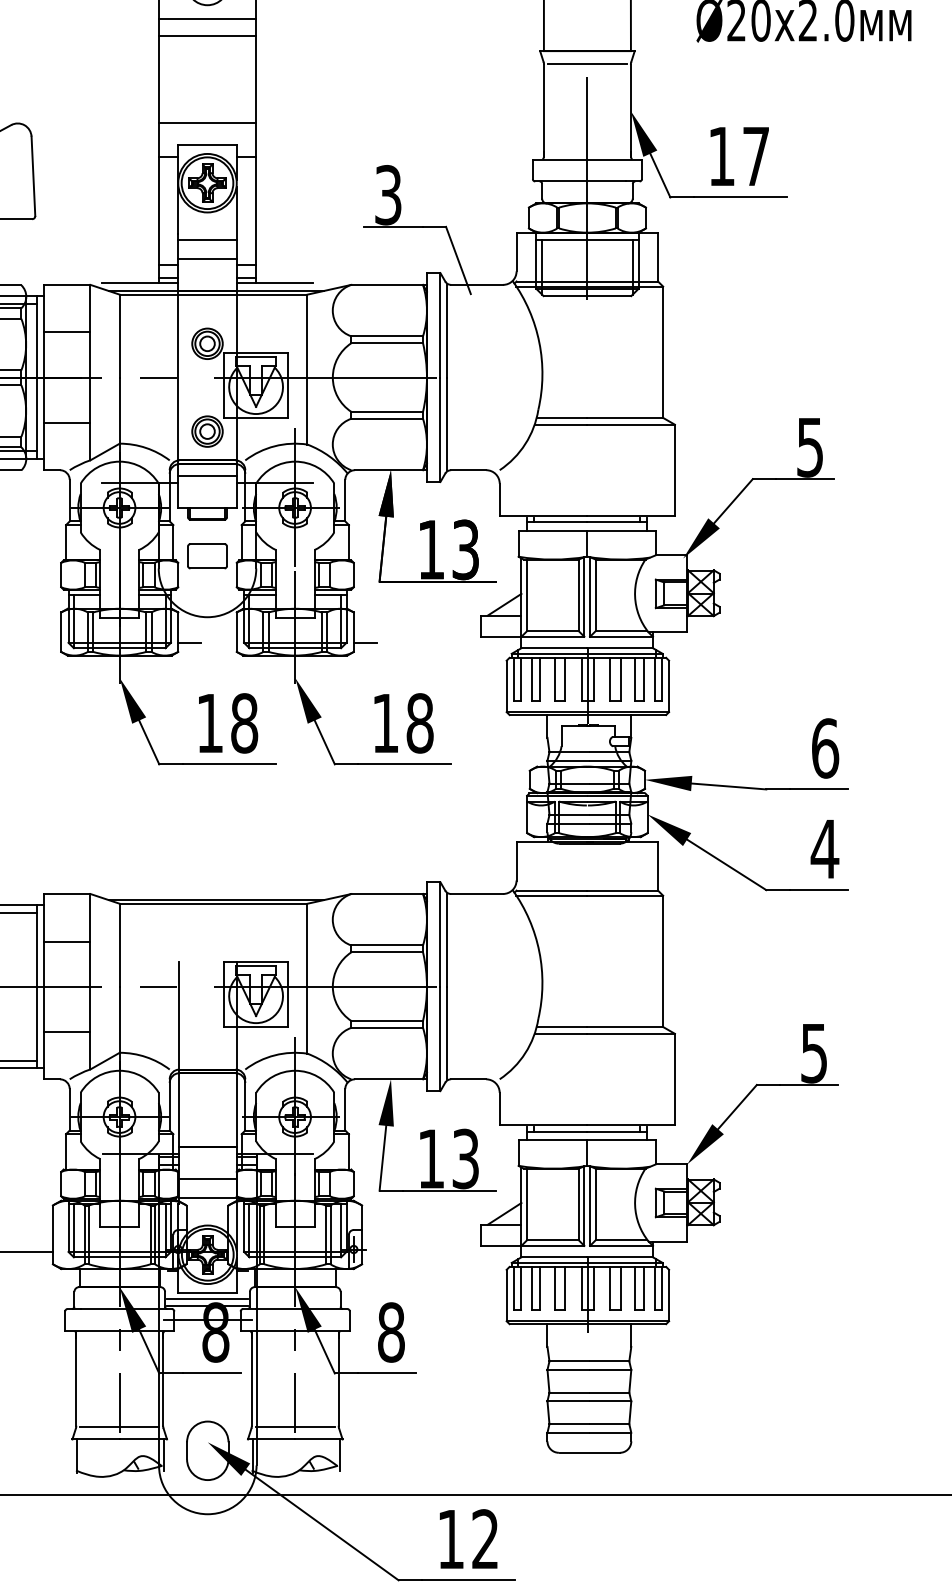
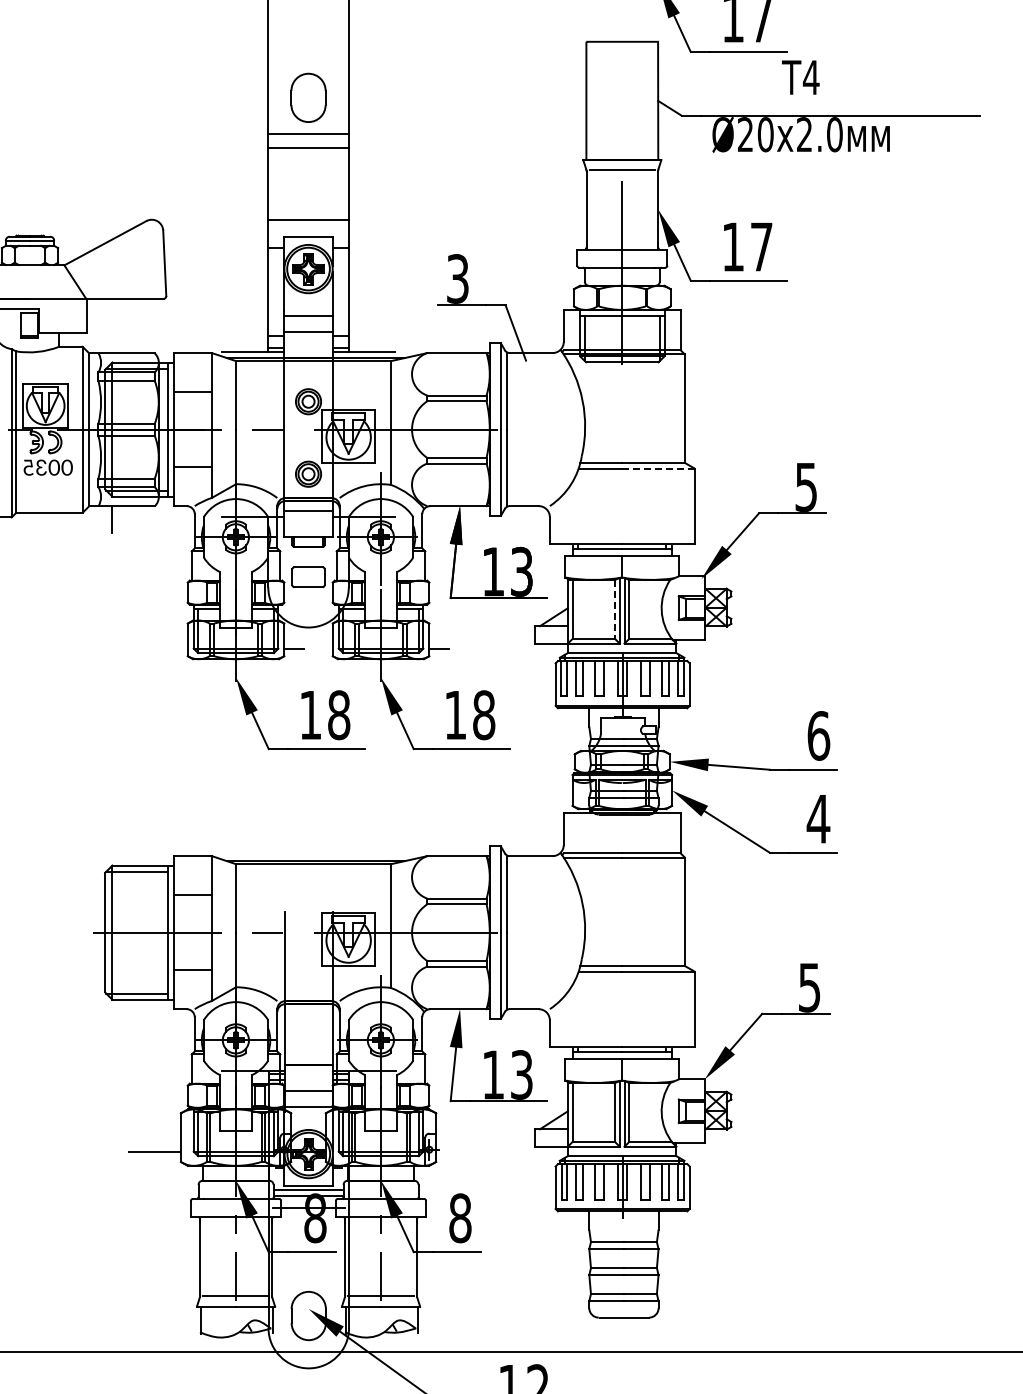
line: (630, 424) -> (657, 468), solid -> dashed
line: (579, 595) -> (615, 609), solid -> dashed

